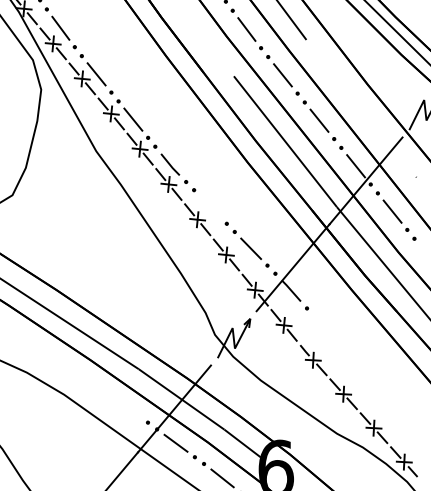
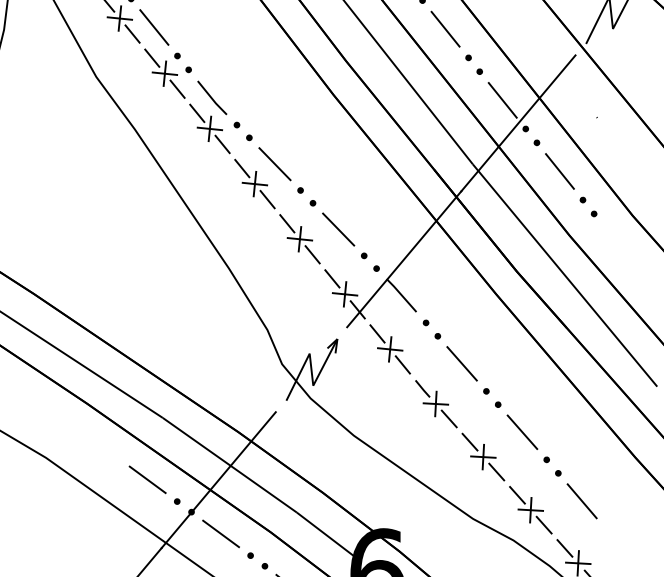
line: (210, 206) -> (275, 163), added
part: (364, 374) -> (515, 426), added
line: (128, 408) -> (146, 479), added

